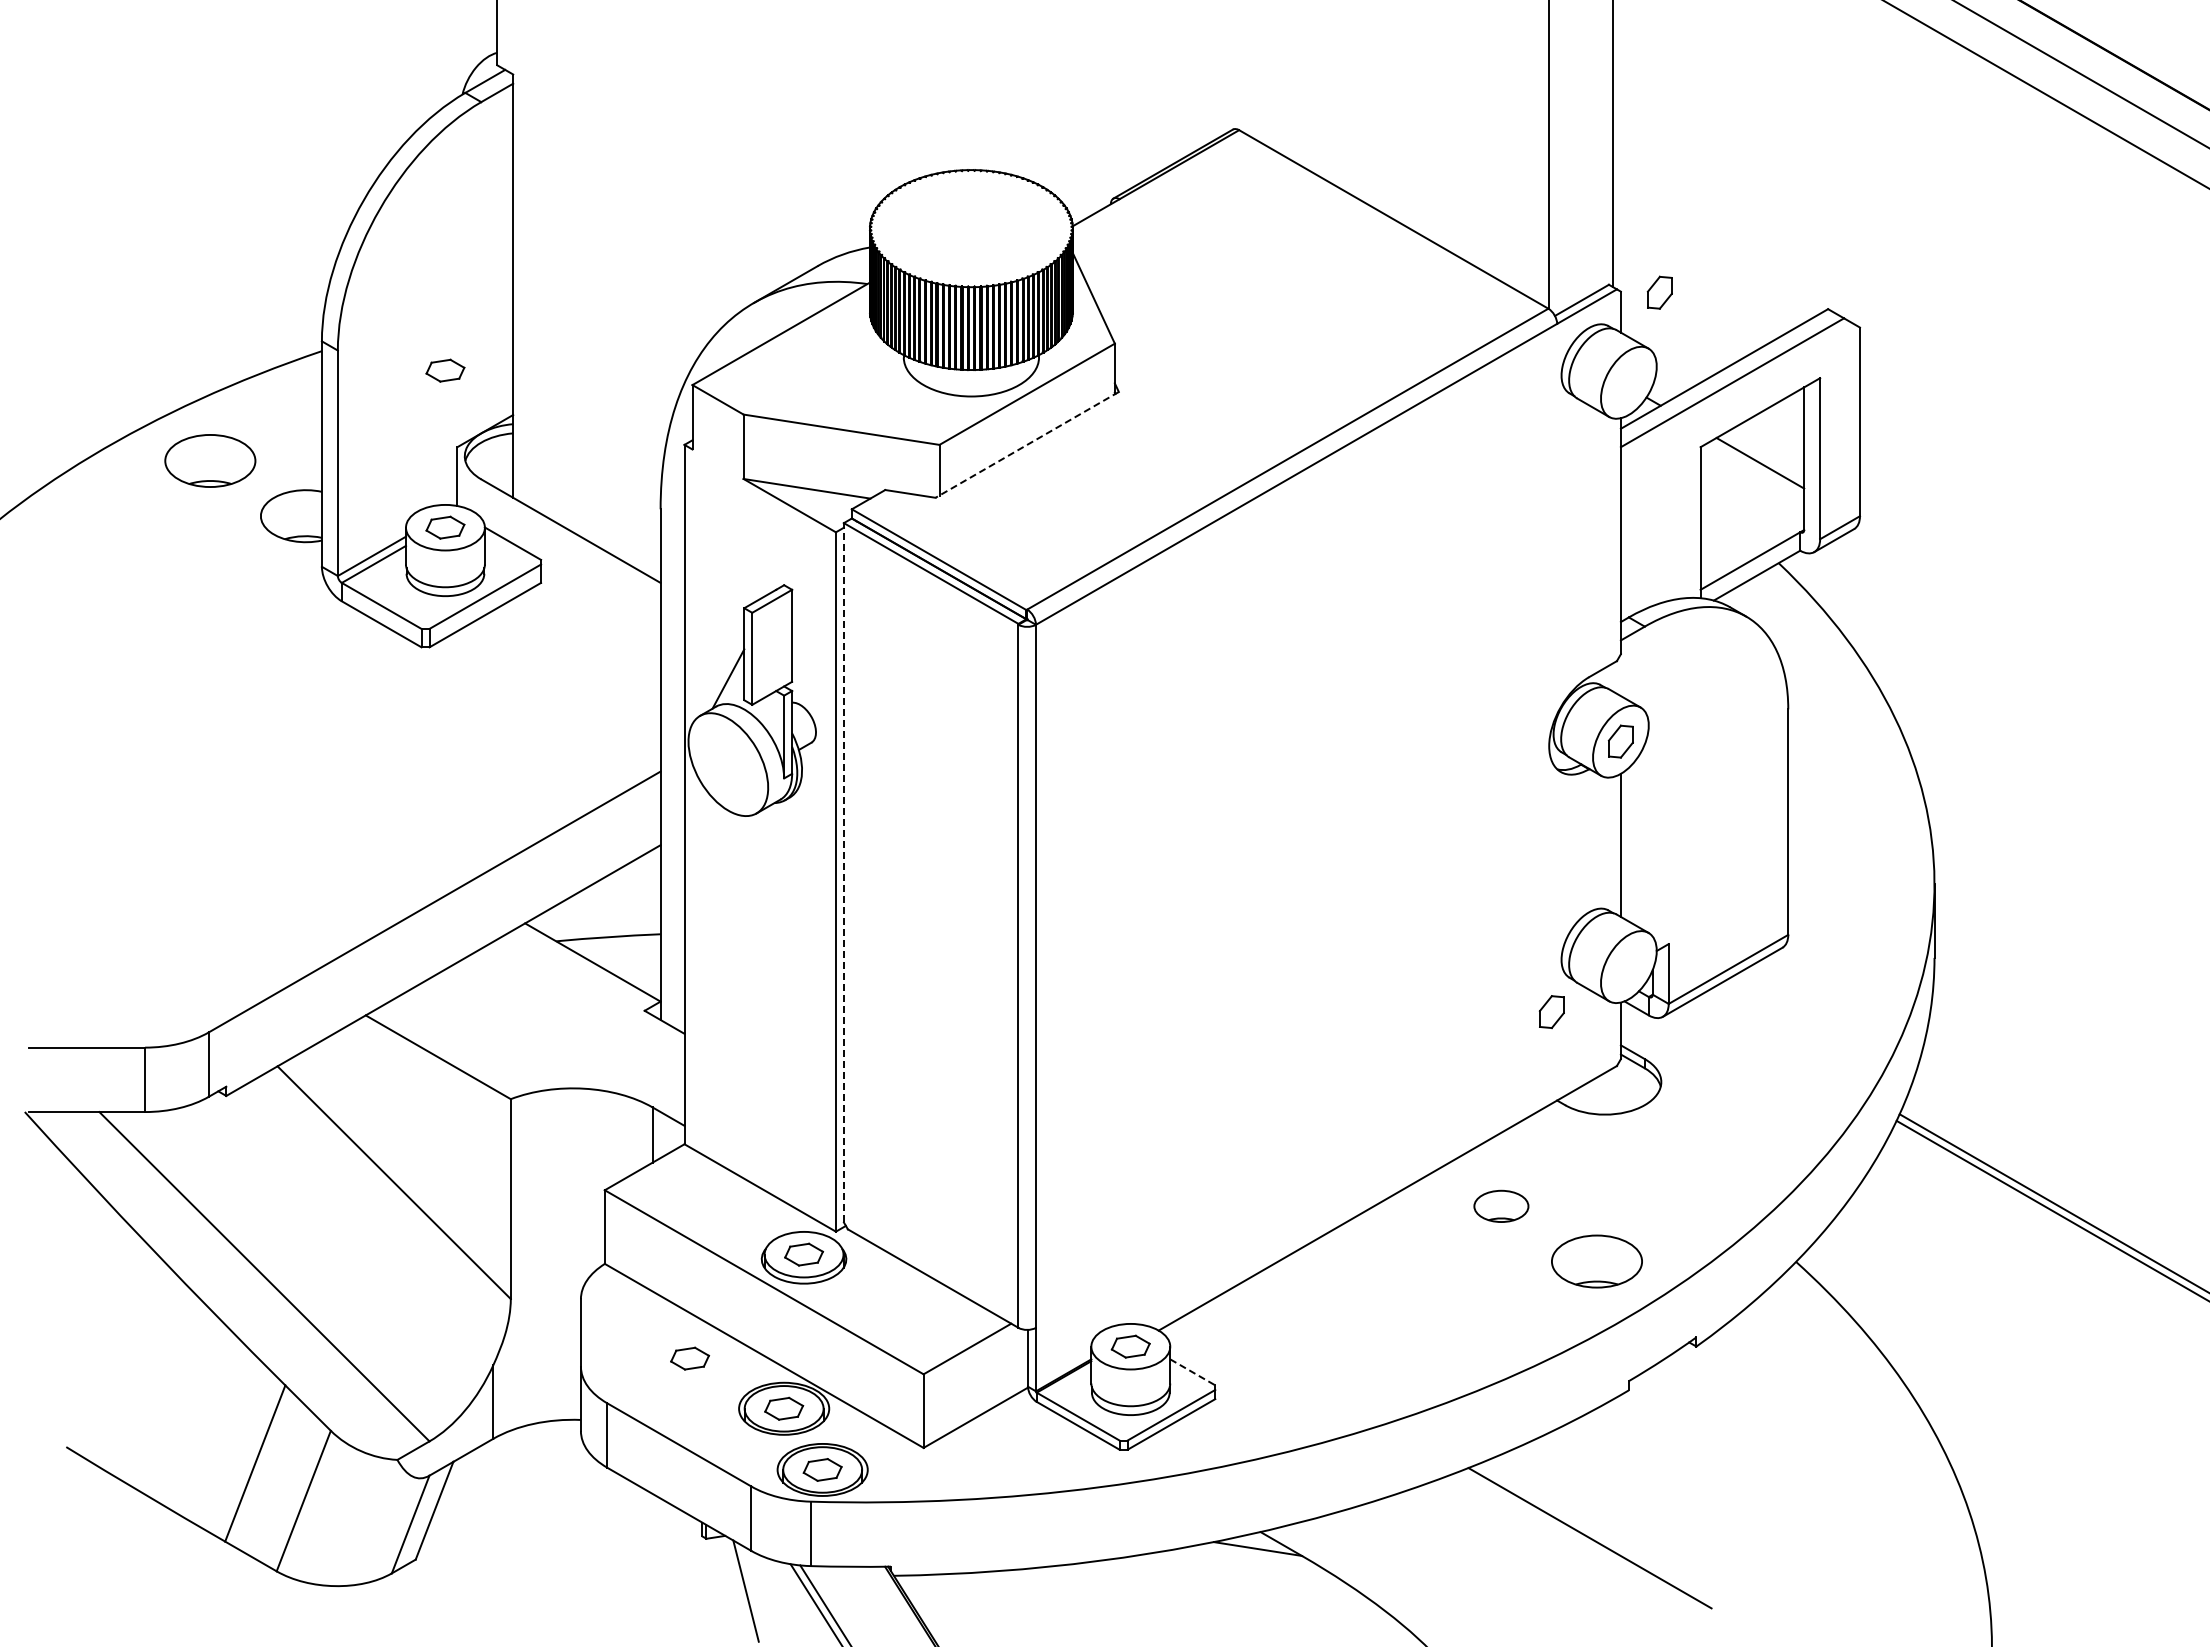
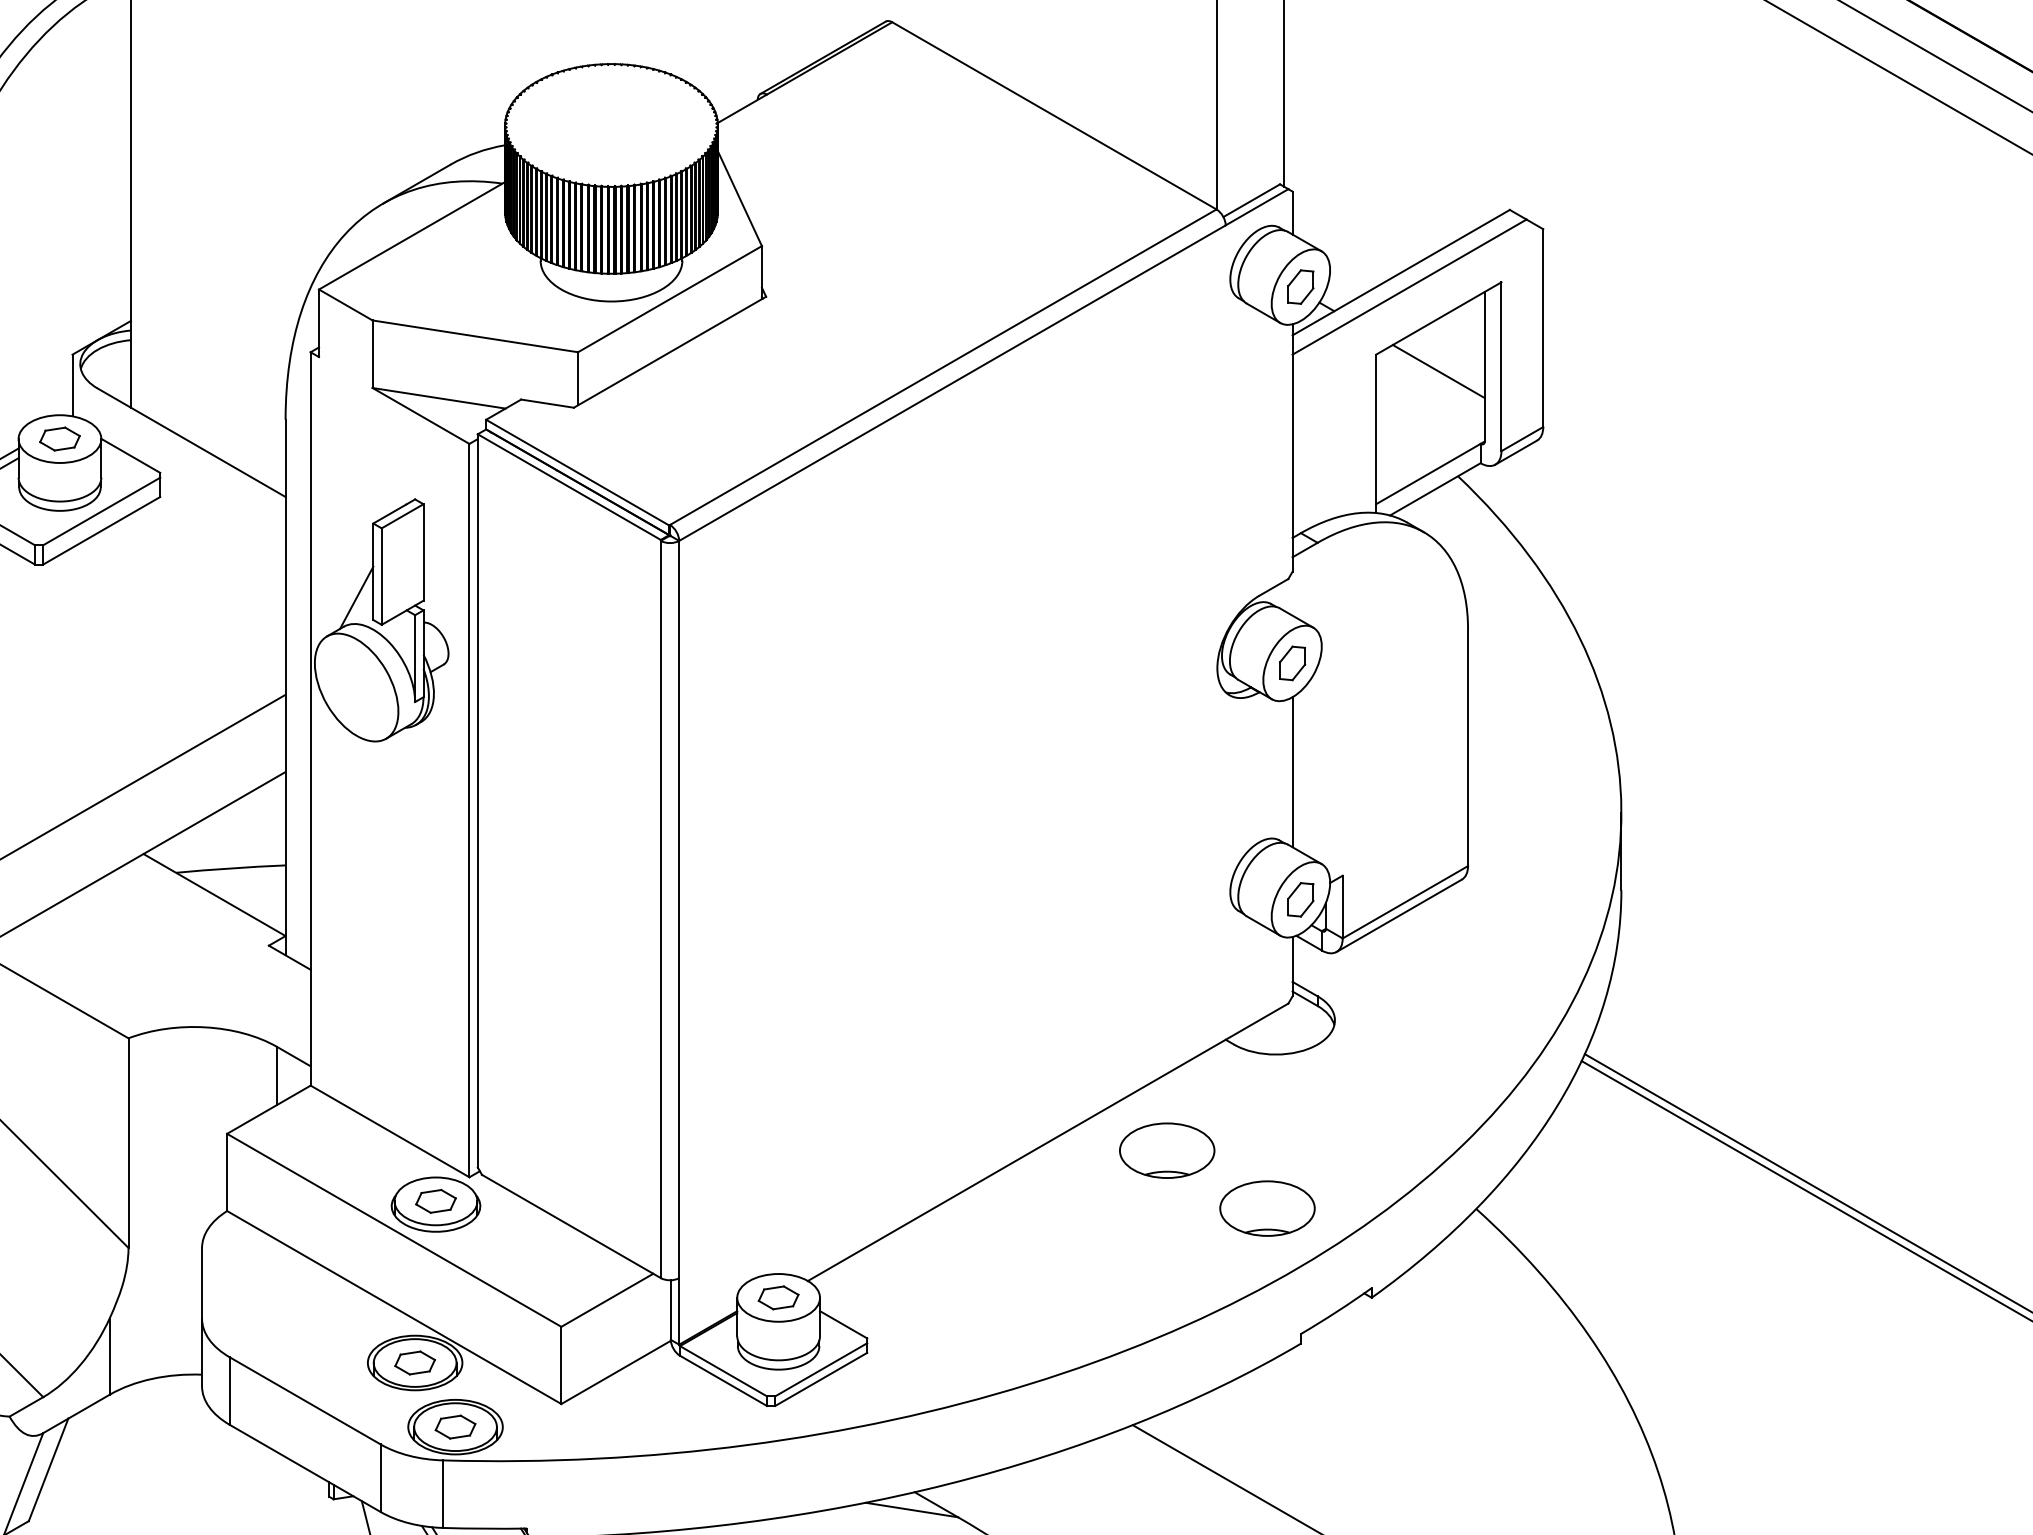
part: (1659, 292) -> (1300, 286), moved
part: (445, 370) -> (60, 274), removed
line: (1027, 444) -> (670, 351), dashed -> solid
line: (843, 872) -> (477, 800), dashed -> solid
part: (1551, 1012) -> (1300, 900), moved
part: (1501, 1206) -> (1167, 1150), size x1.67
part: (690, 1358) -> (316, 1310), removed
line: (1192, 1372) -> (843, 1324), dashed -> solid

